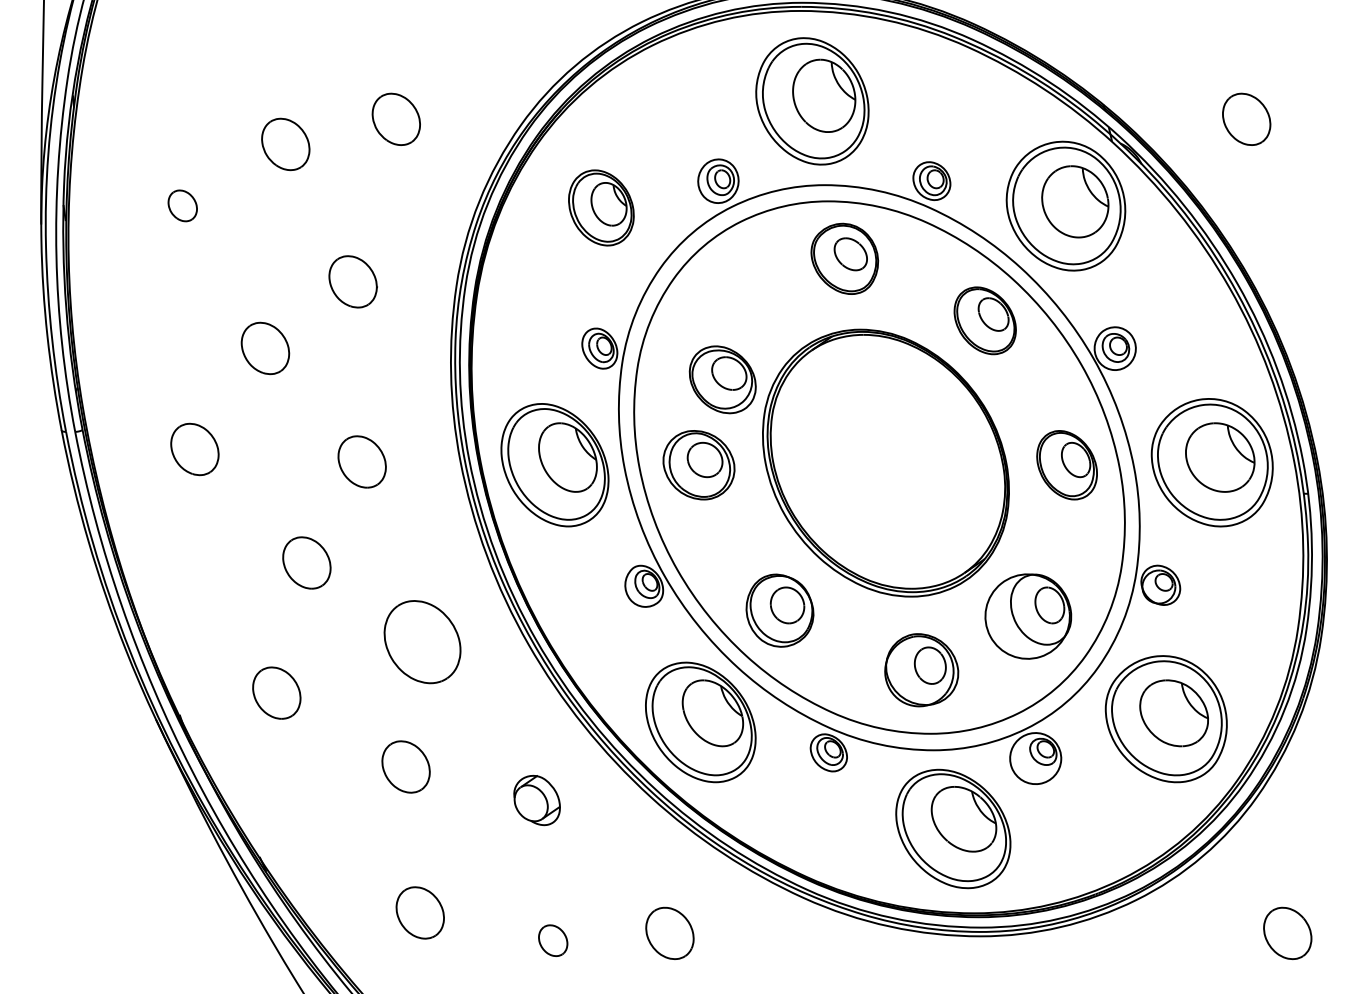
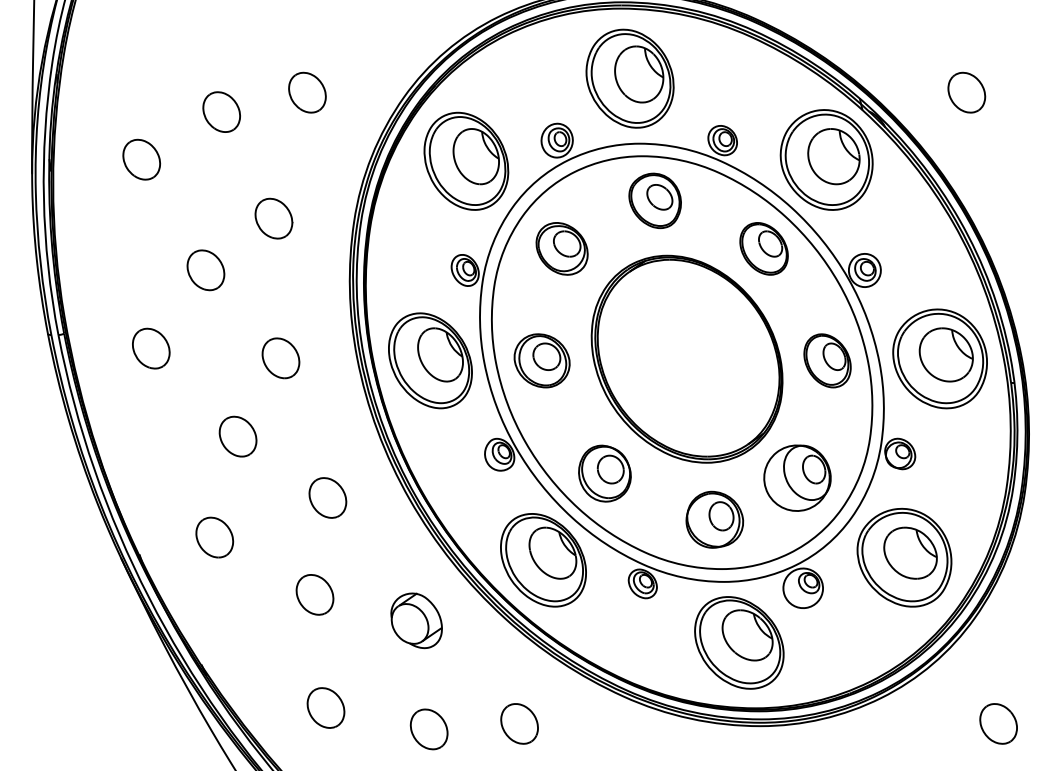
part: (182, 205) -> (141, 159), size x1.67
part: (601, 207) -> (466, 161), size x1.67
part: (722, 379) -> (561, 248), moved
part: (422, 641) -> (327, 497), size x0.62
part: (536, 800) -> (416, 620), size x1.43
part: (552, 940) -> (428, 729), size x1.67

